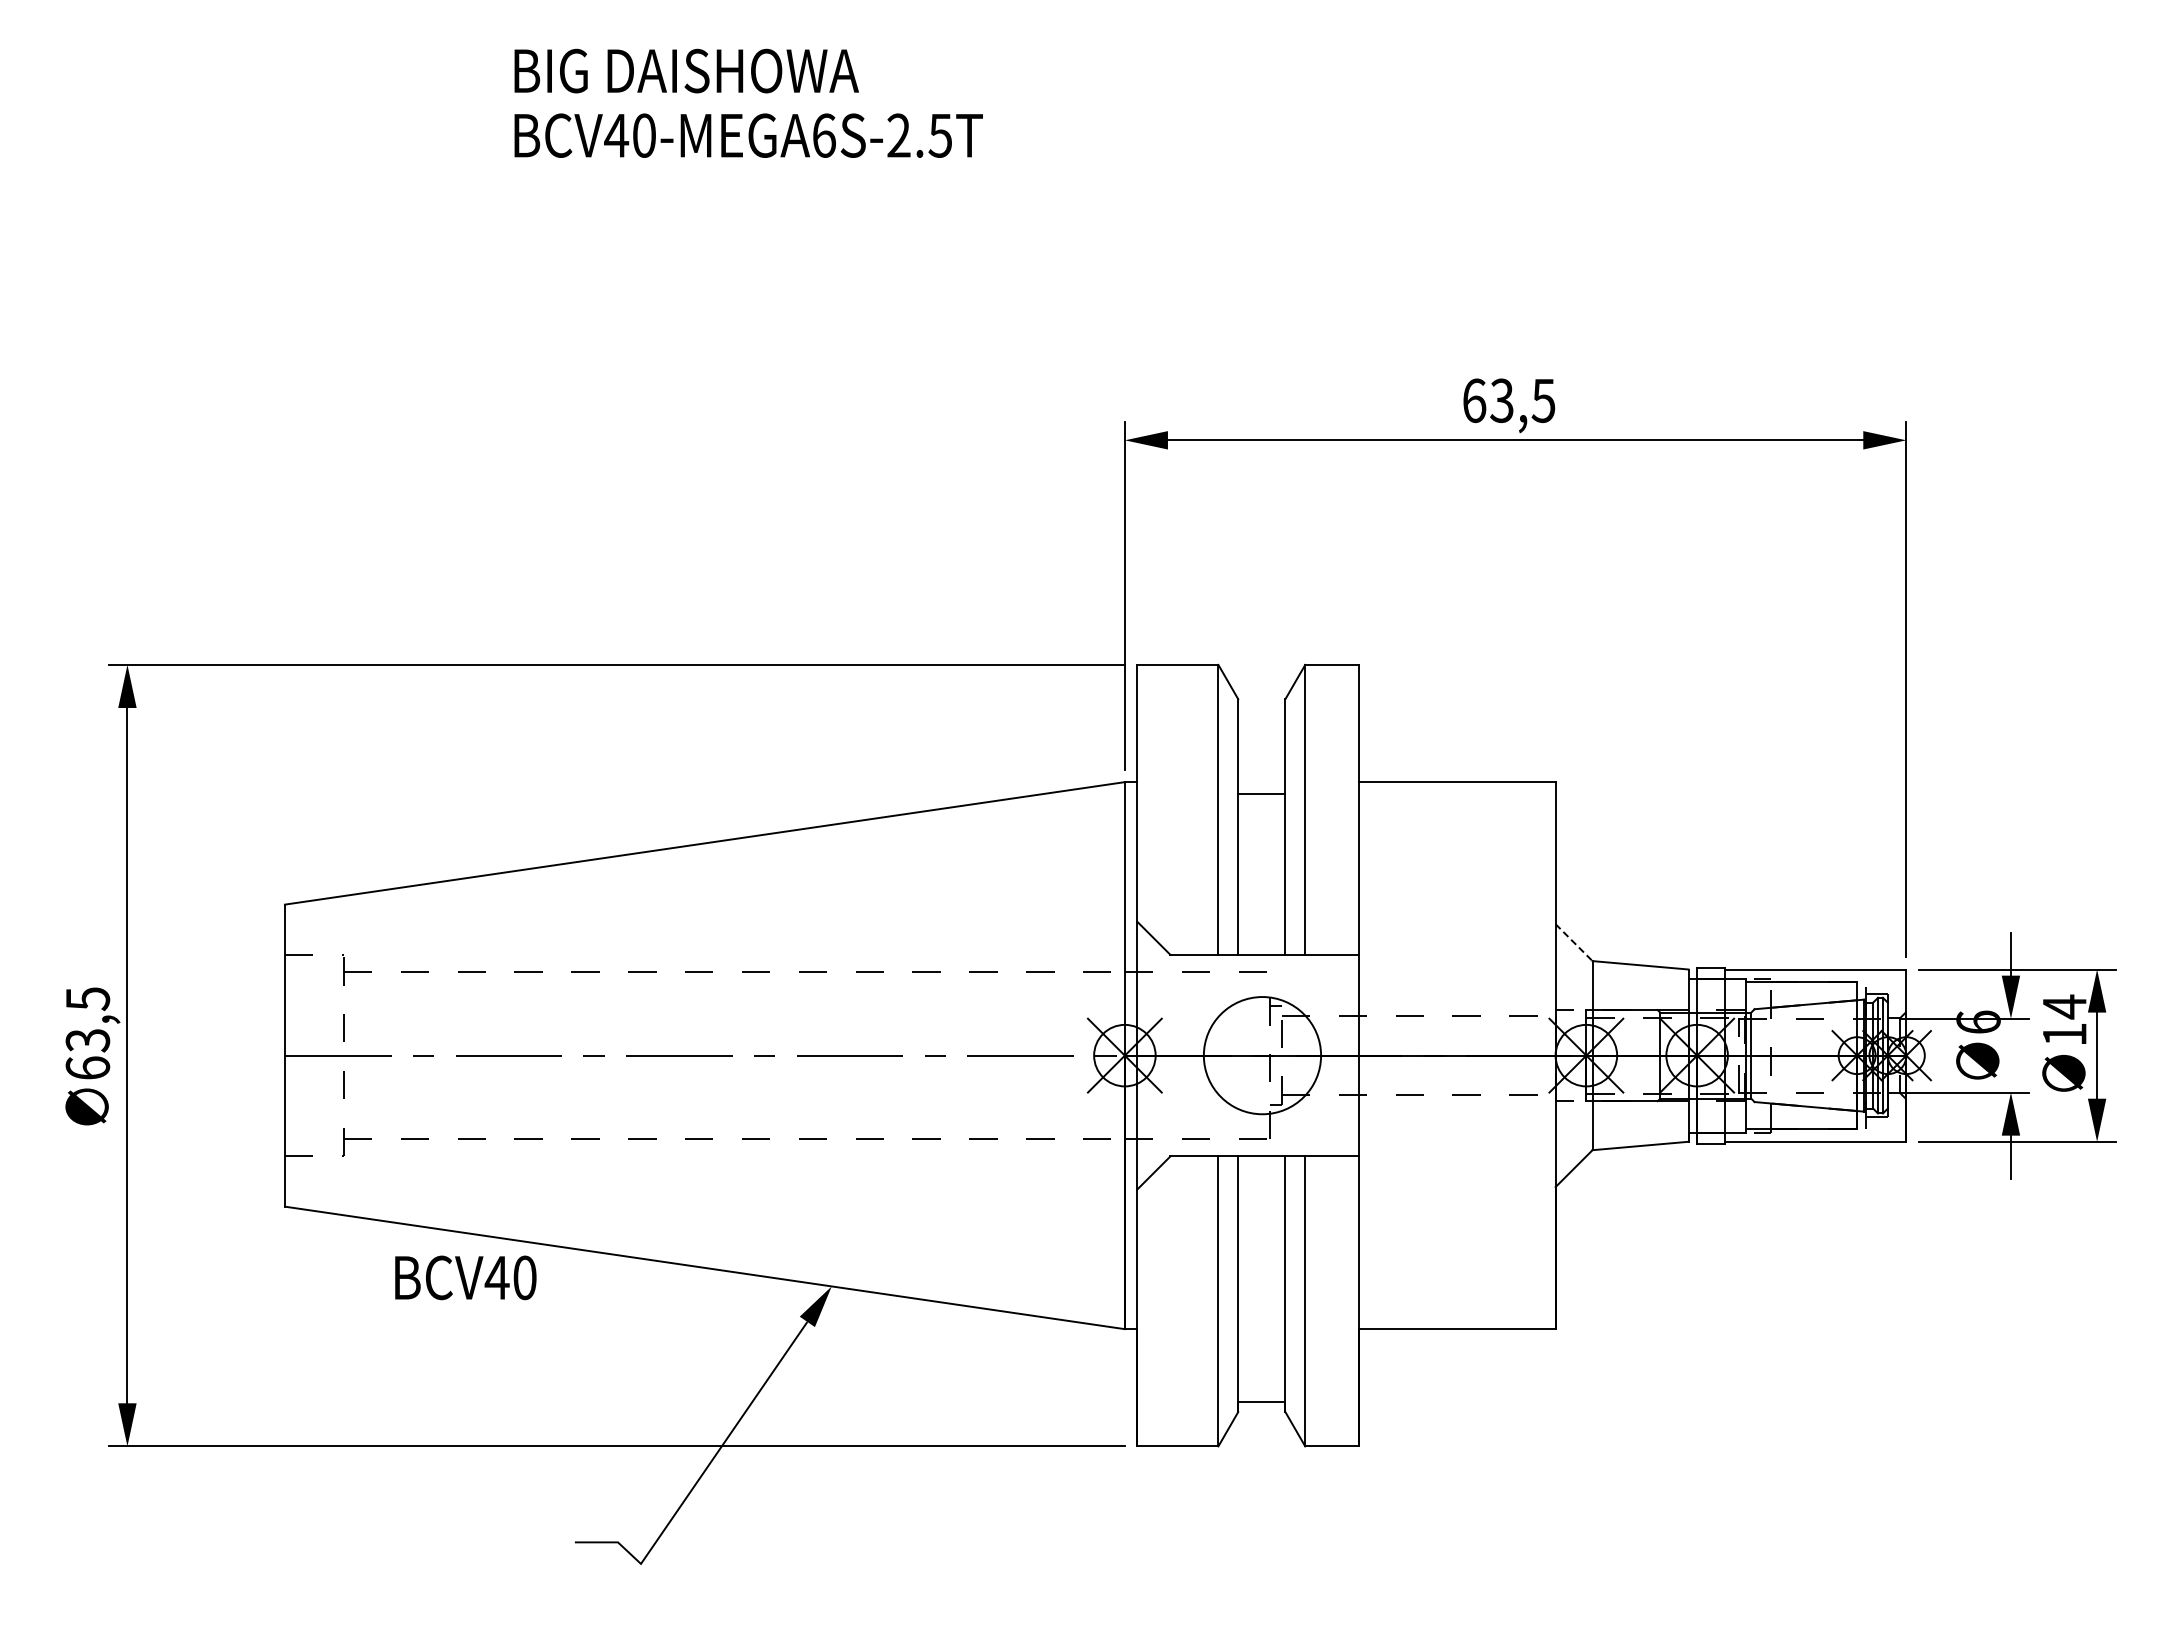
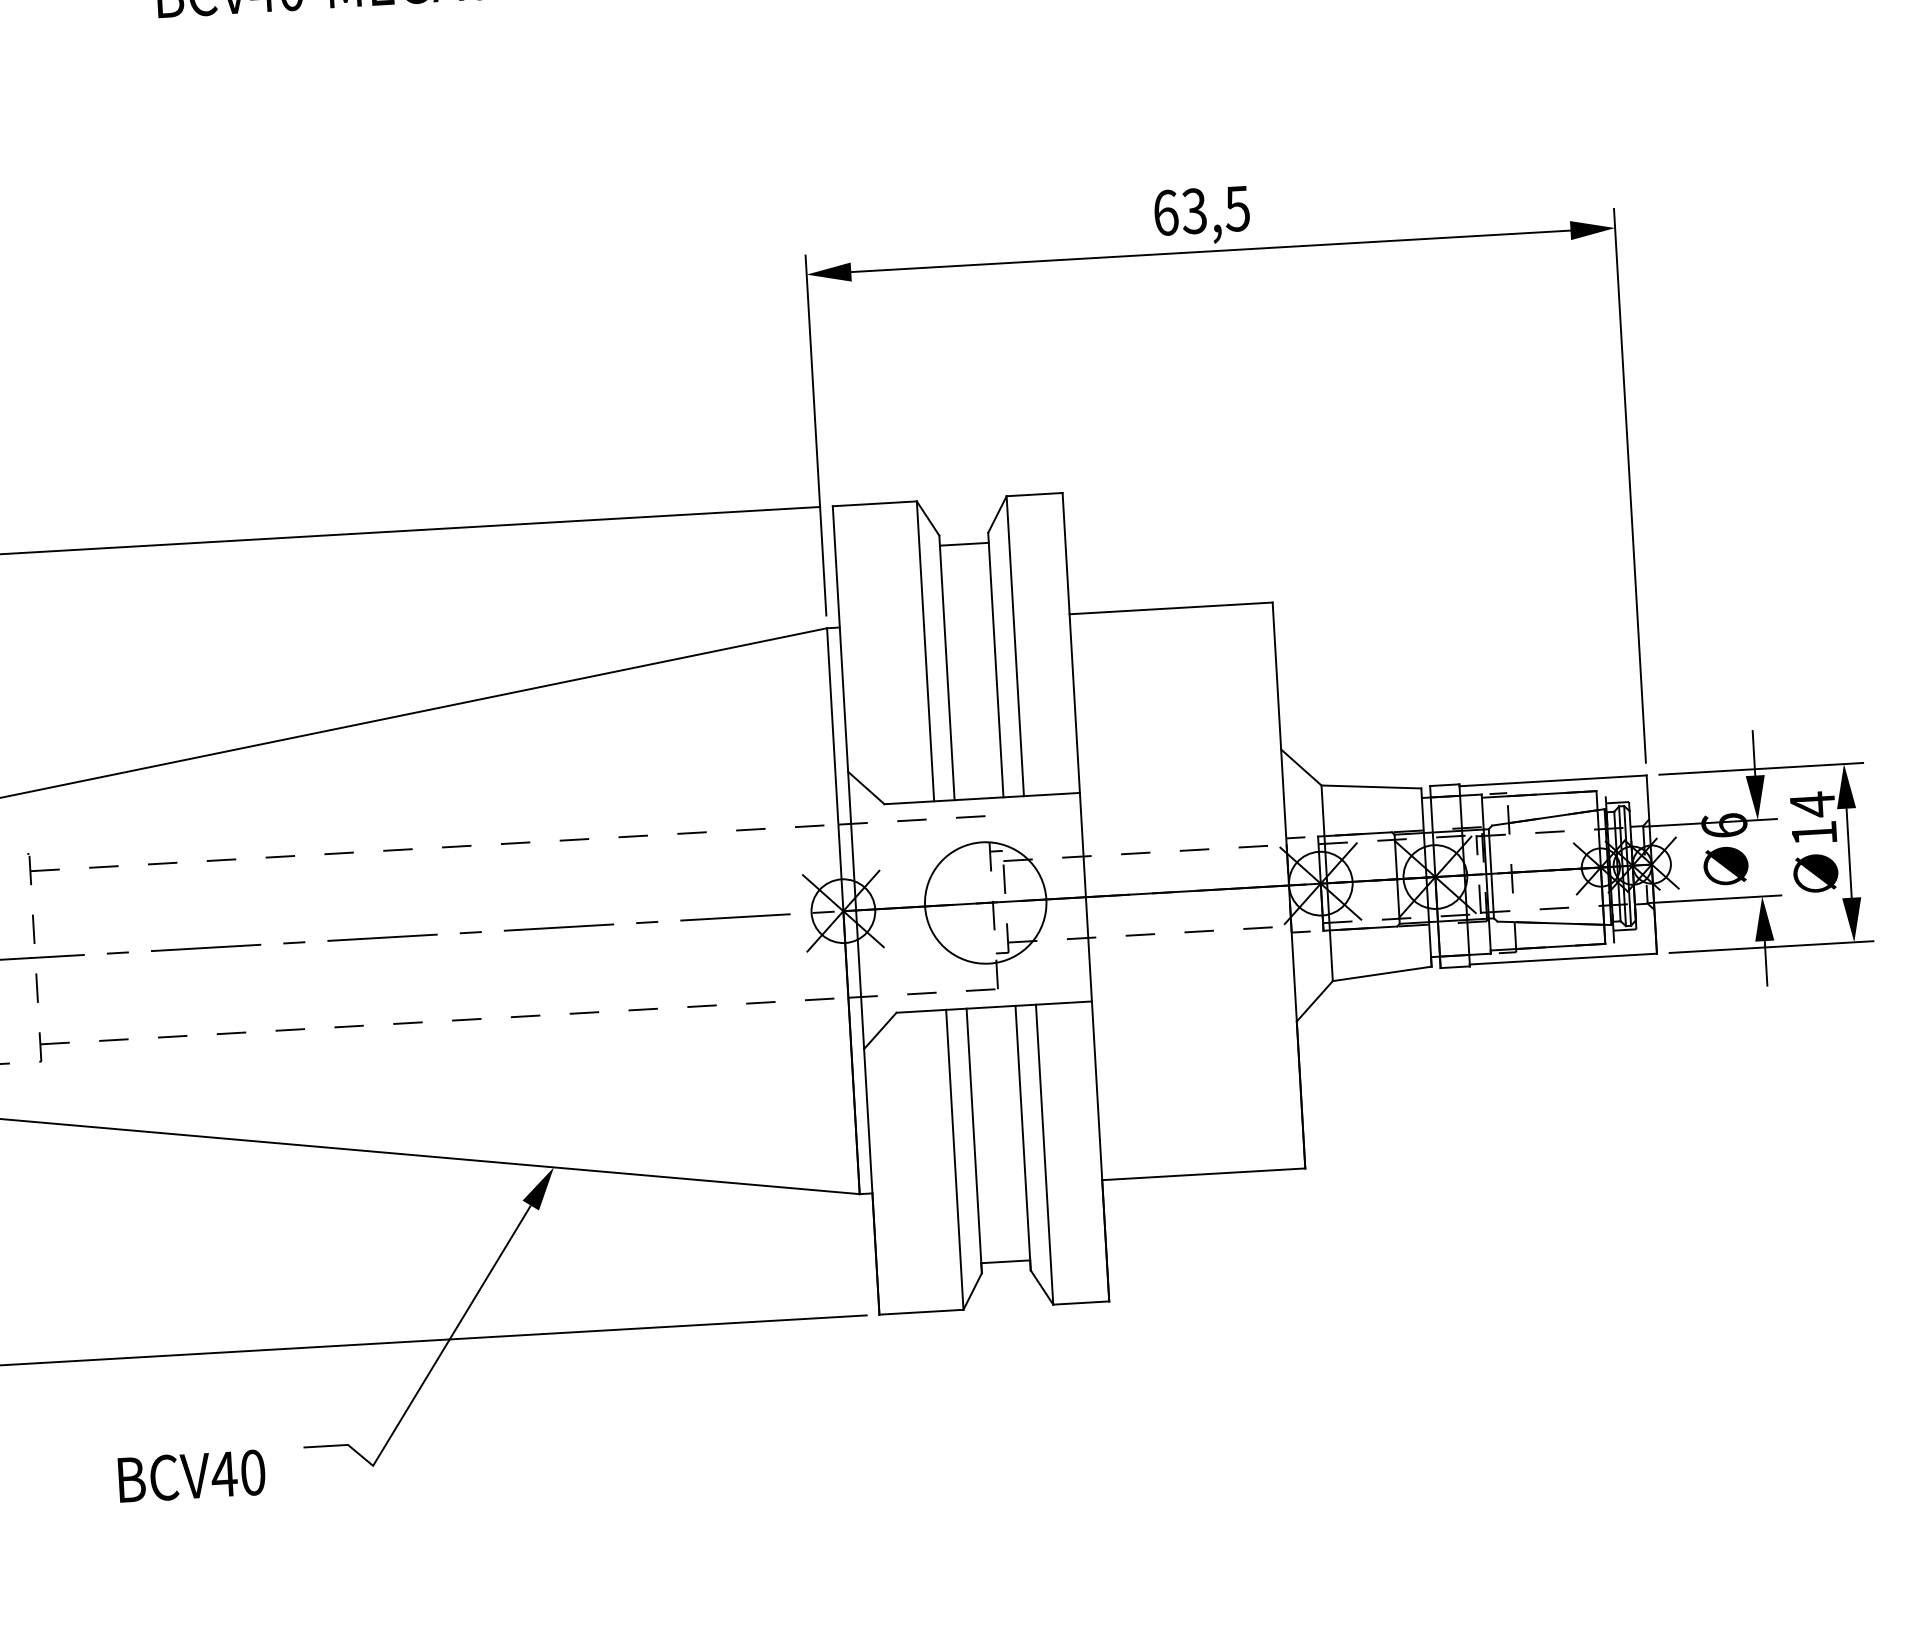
line: (1261, 793) -> (964, 543), moved
line: (1574, 943) -> (1301, 768), dashed -> solid
text: (465, 1277) -> (191, 1475), moved

